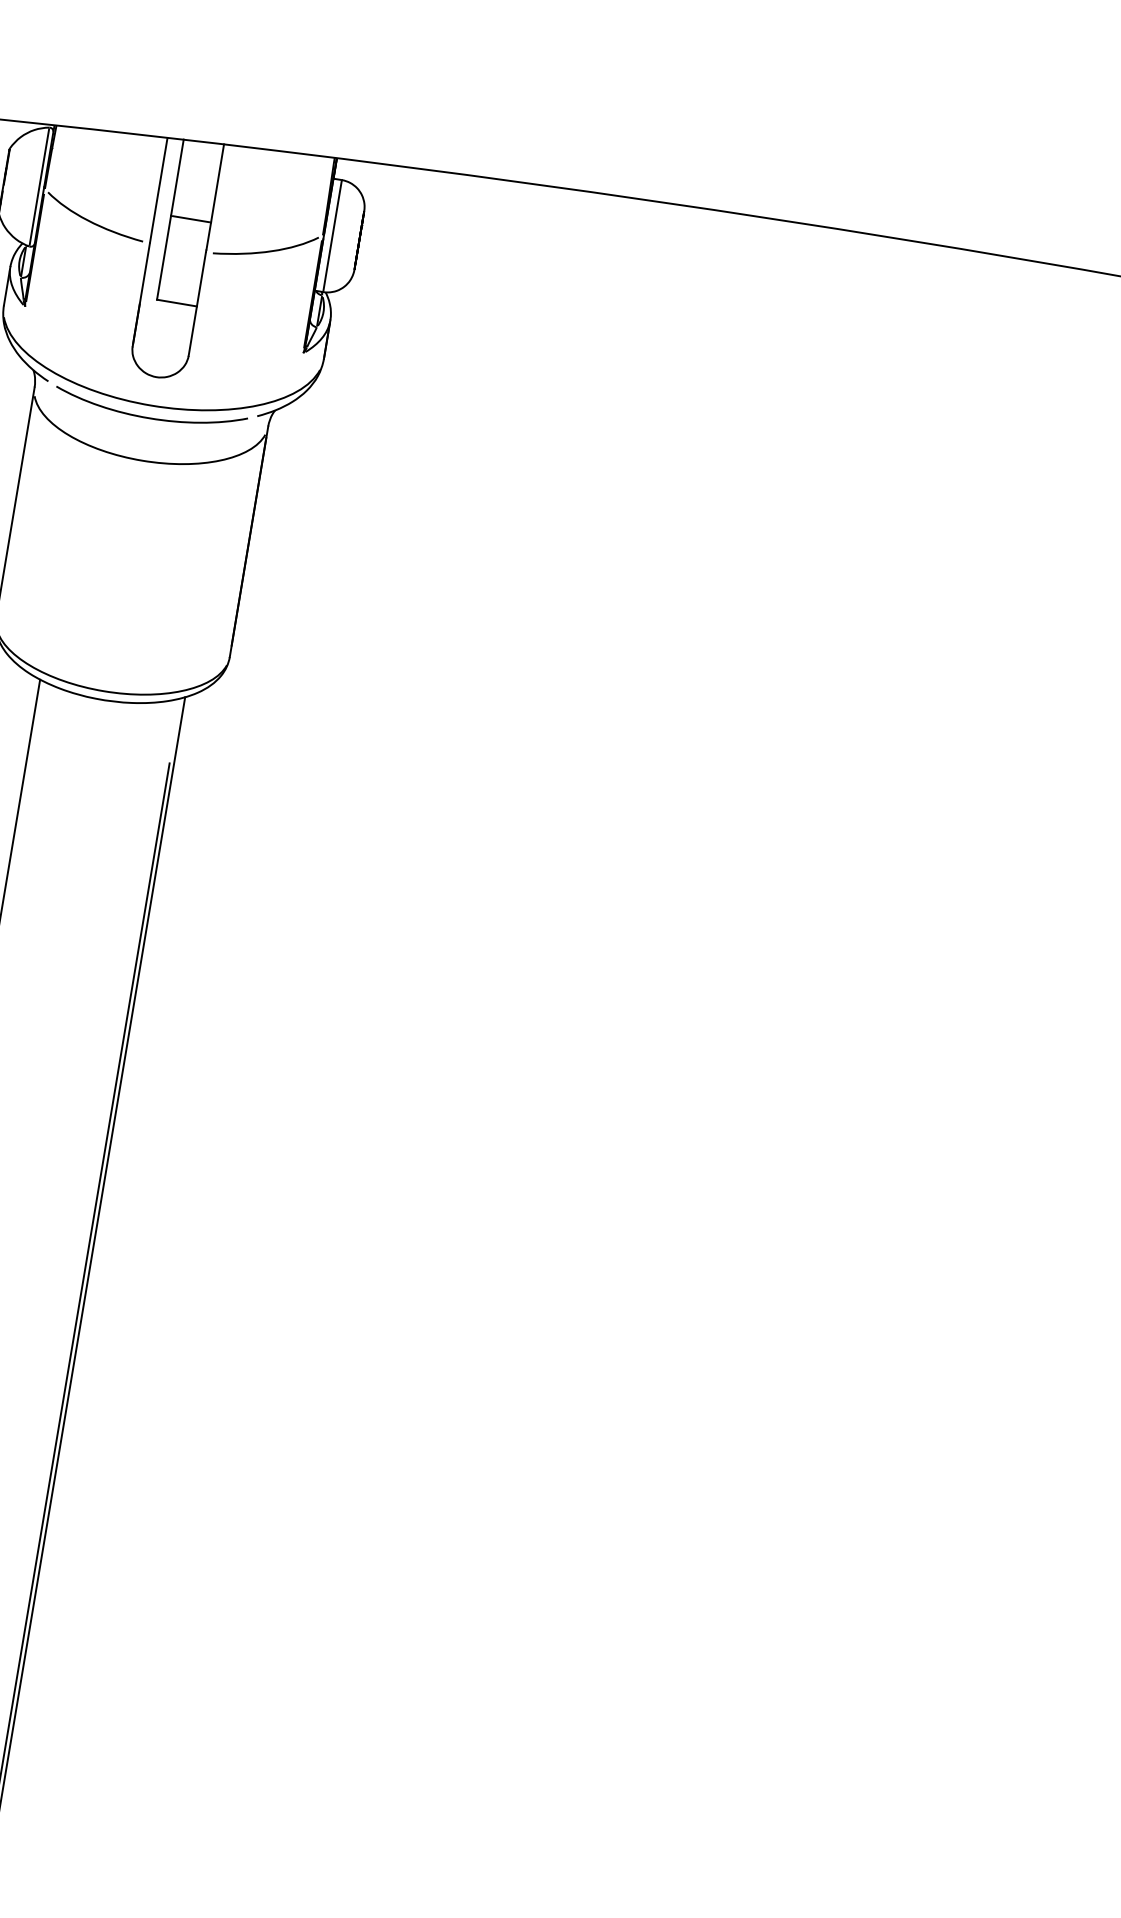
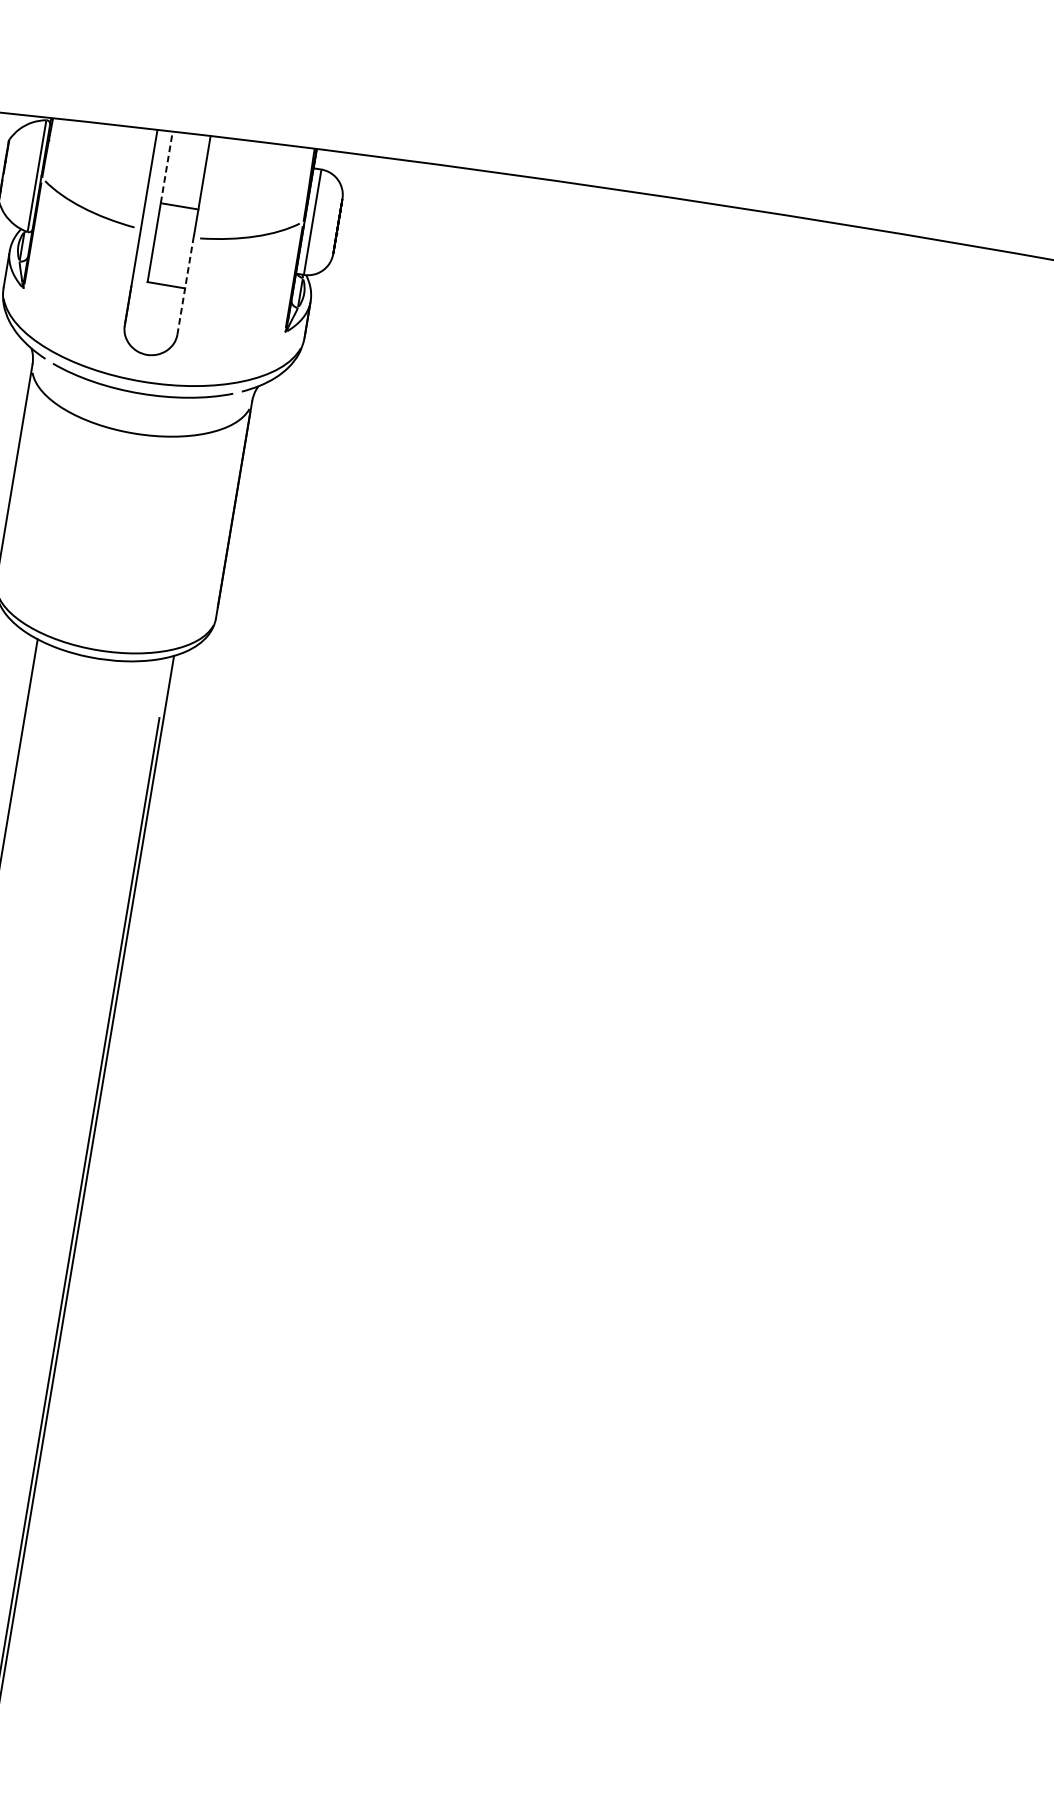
line: (177, 177) -> (166, 167), solid -> dashed
line: (197, 303) -> (185, 285), solid -> dashed

